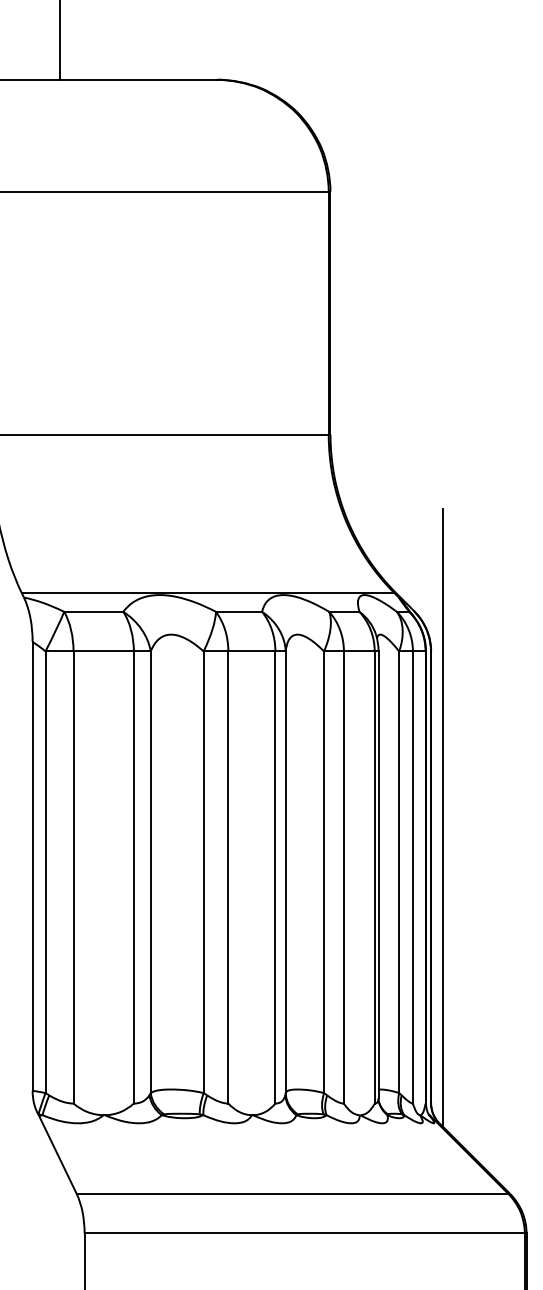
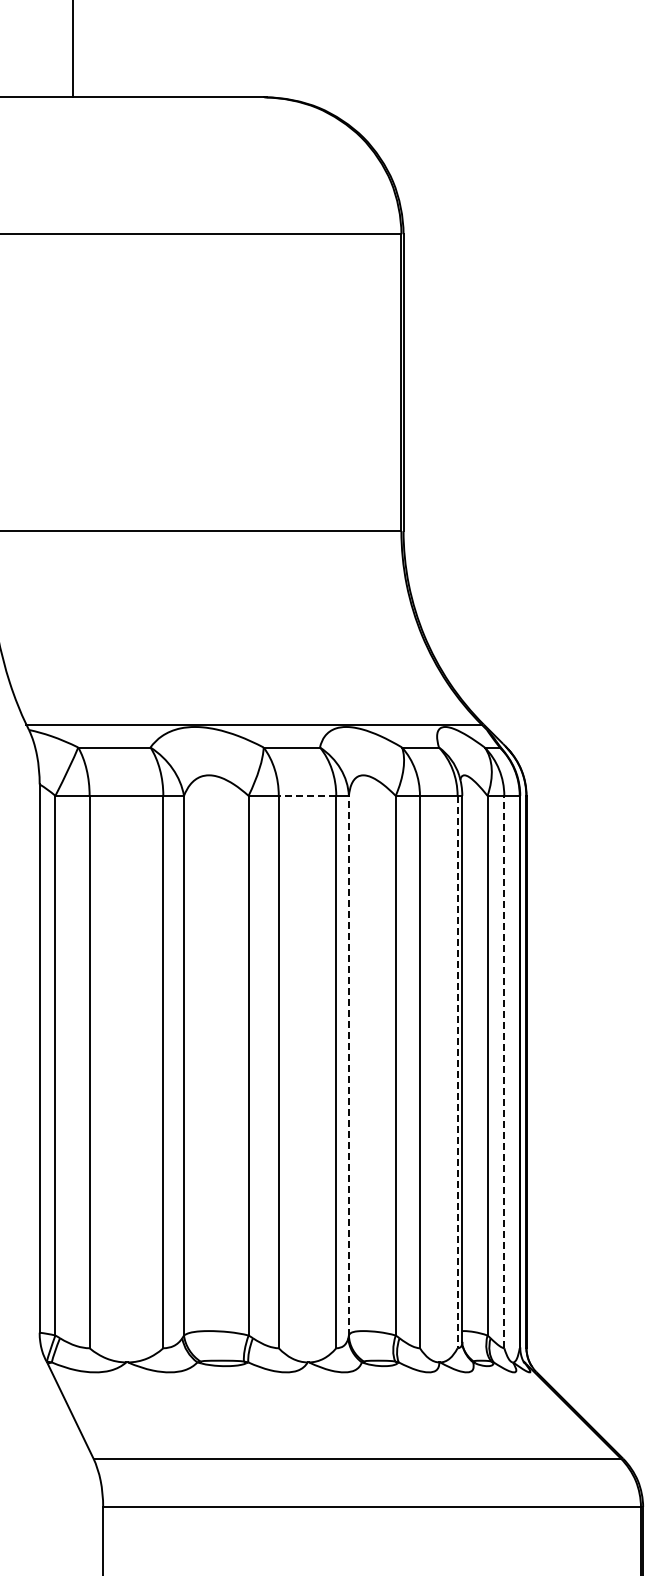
line: (251, 651) -> (307, 795), solid -> dashed
line: (442, 818) -> (540, 999), removed
line: (285, 872) -> (348, 1065), solid -> dashed
line: (374, 877) -> (457, 1072), solid -> dashed
line: (413, 877) -> (504, 1071), solid -> dashed

